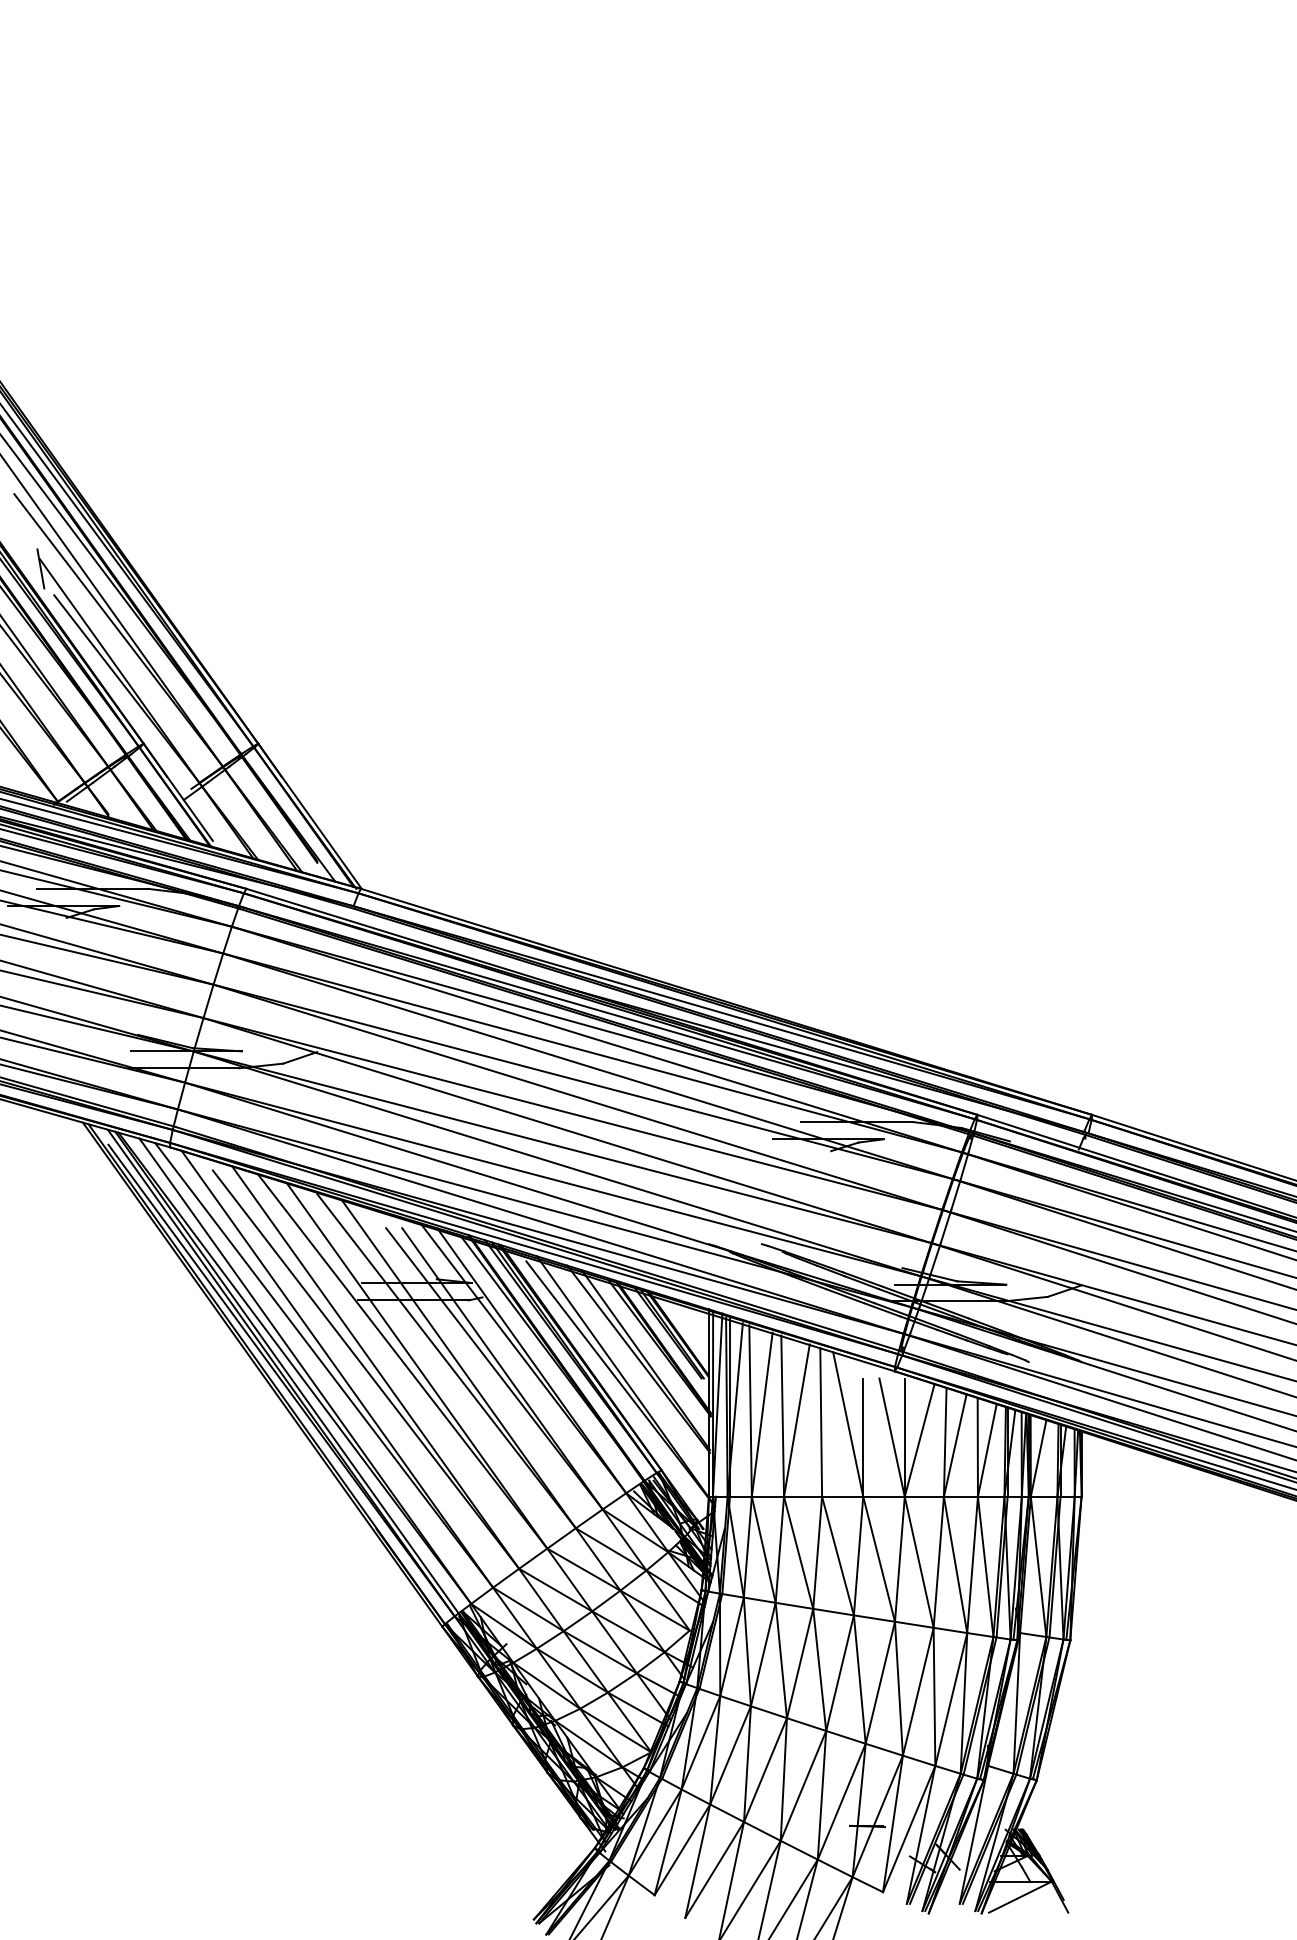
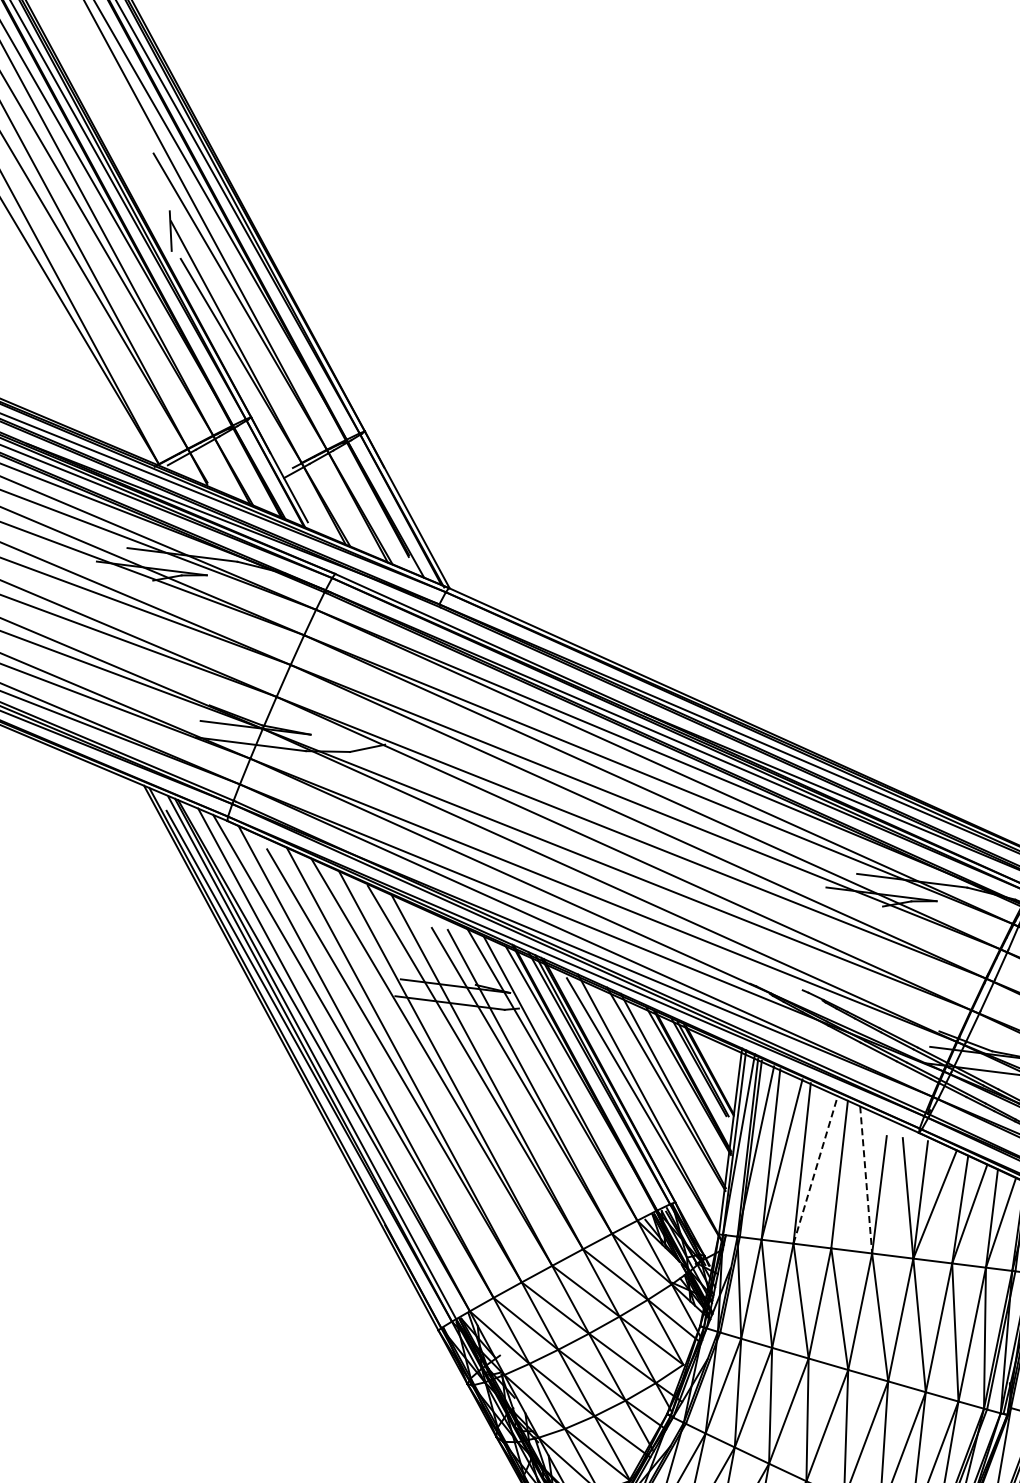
line: (796, 1420) -> (815, 1169), solid -> dashed
line: (848, 1424) -> (866, 1179), solid -> dashed

